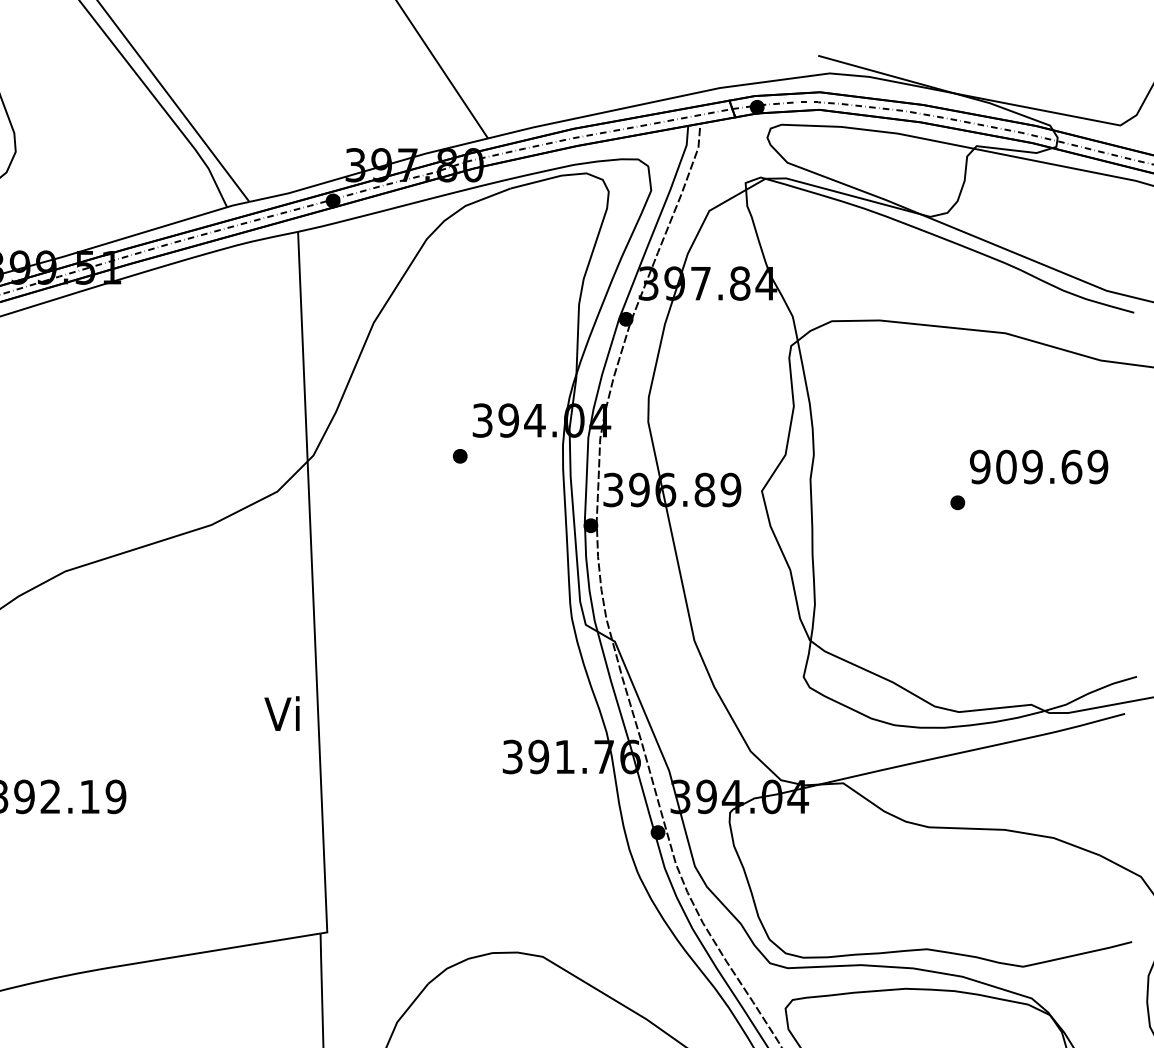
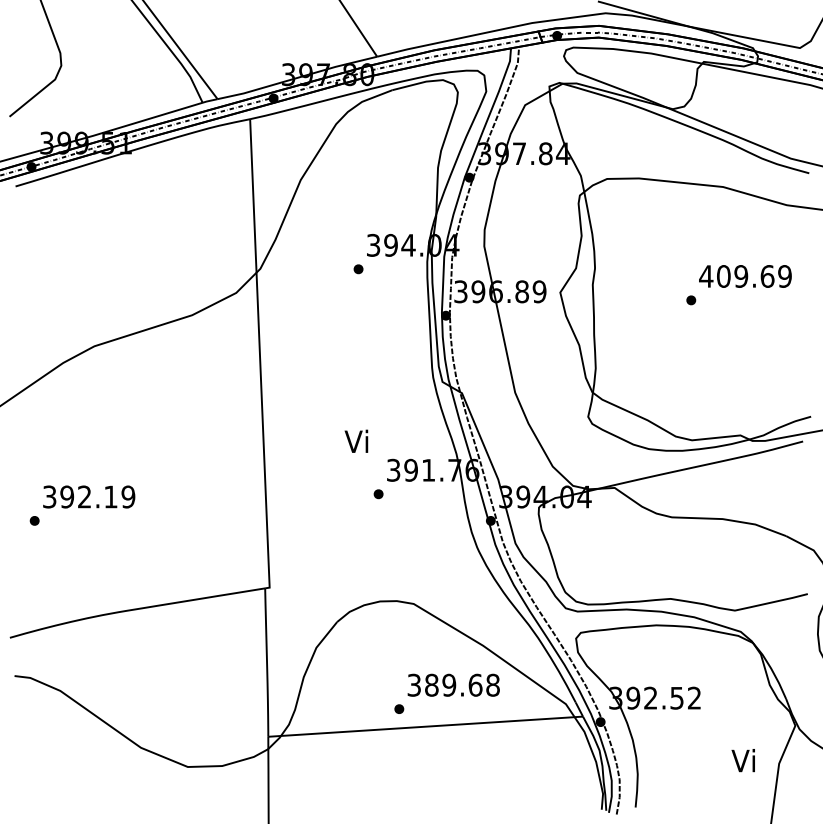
text: (980, 467) -> (706, 276), 909.69 -> 409.69
text: (282, 712) -> (356, 440), moved
part: (490, 793) -> (378, 494), added

